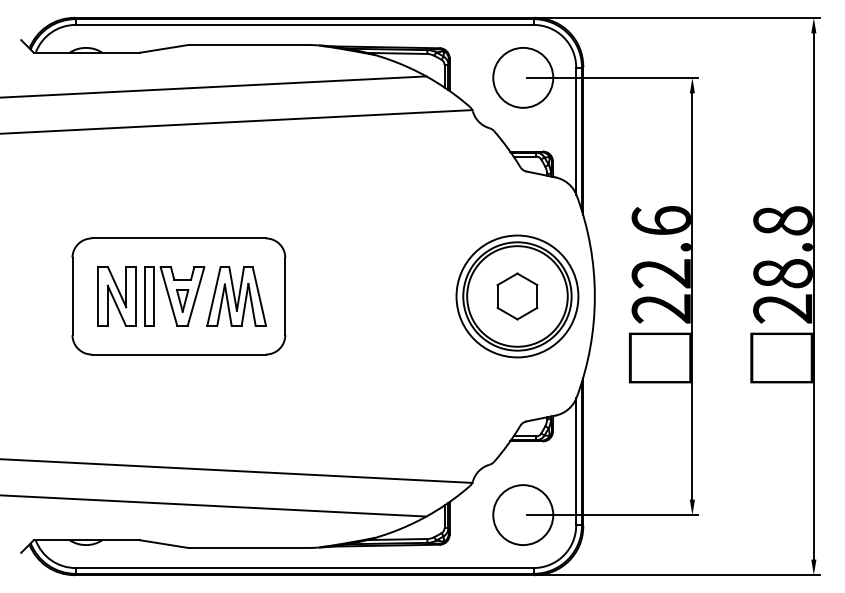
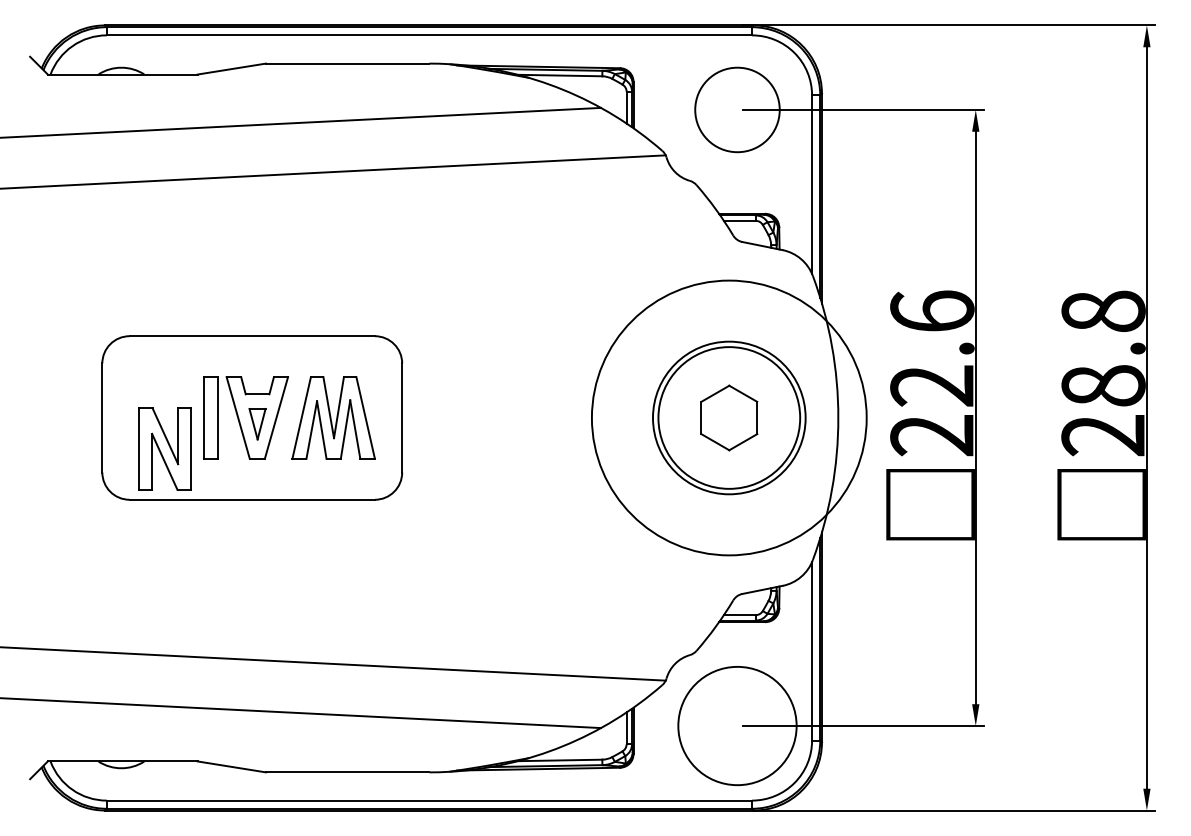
part: (116, 296) -> (164, 448), moved
circle: (517, 296) -> (729, 418), size x1.6
circle: (523, 515) -> (737, 726), size x1.4

